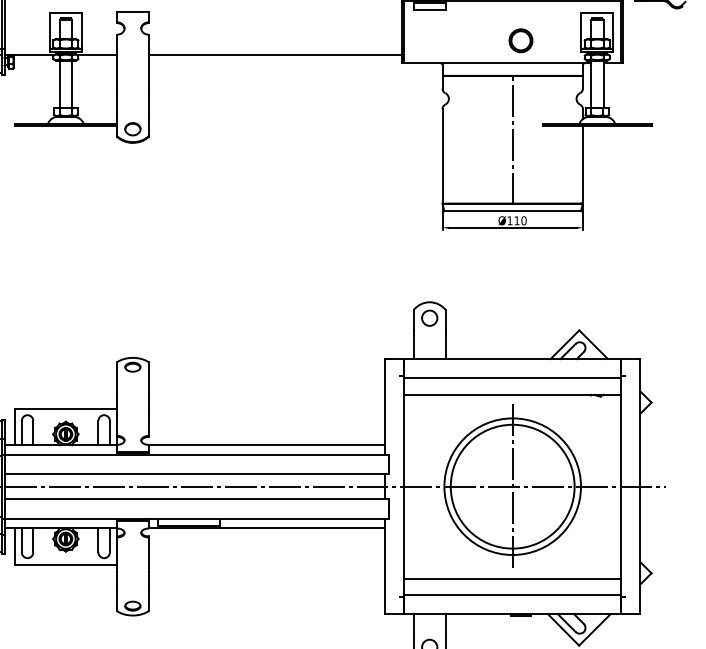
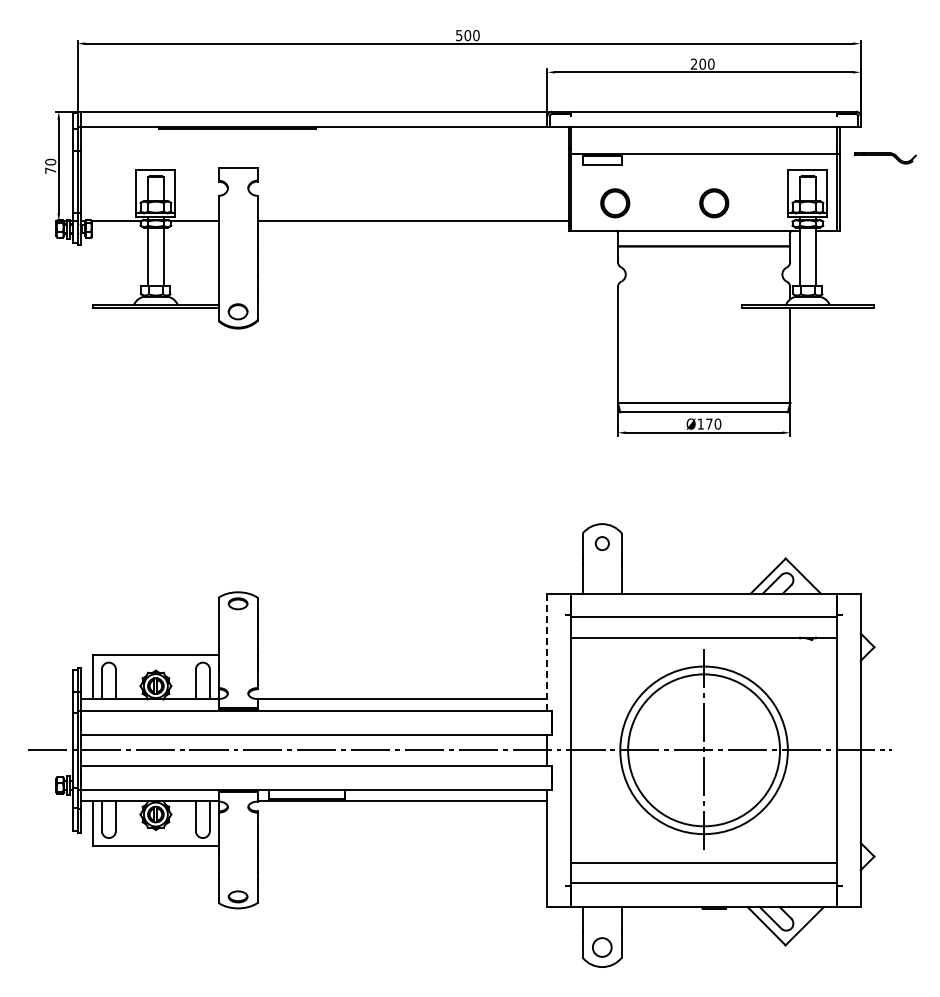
part: (440, 40) -> (615, 203), added
line: (513, 140) -> (704, 325), removed
text: (517, 220) -> (709, 423), Ø110 -> Ø170
circle: (429, 318) -> (602, 543), size x0.7
line: (385, 406) -> (547, 652), solid -> dashed

